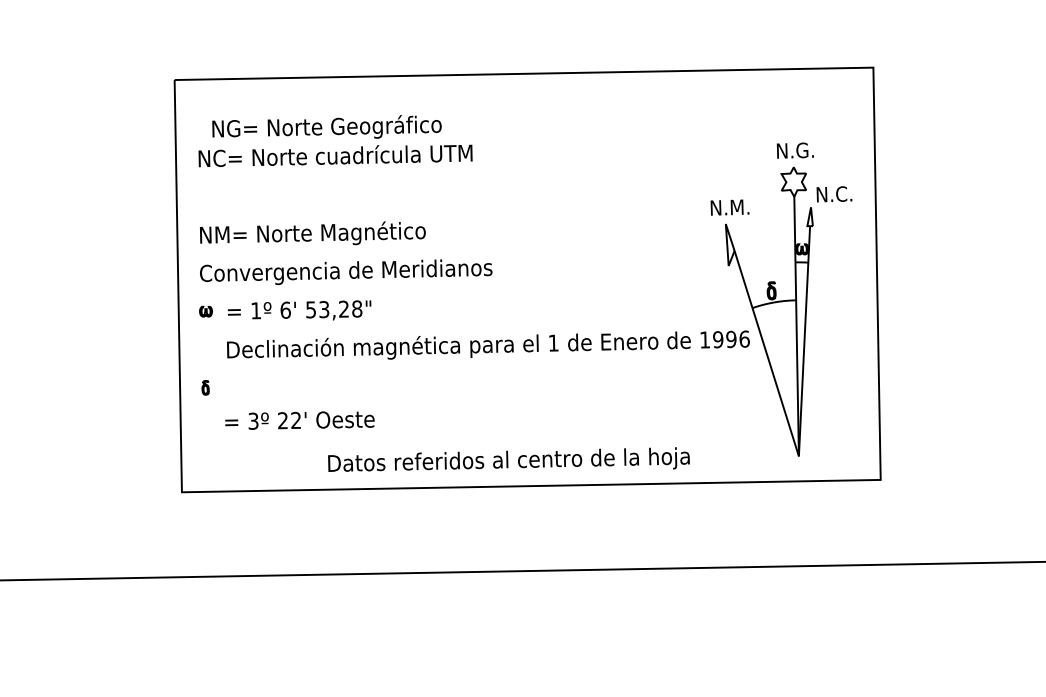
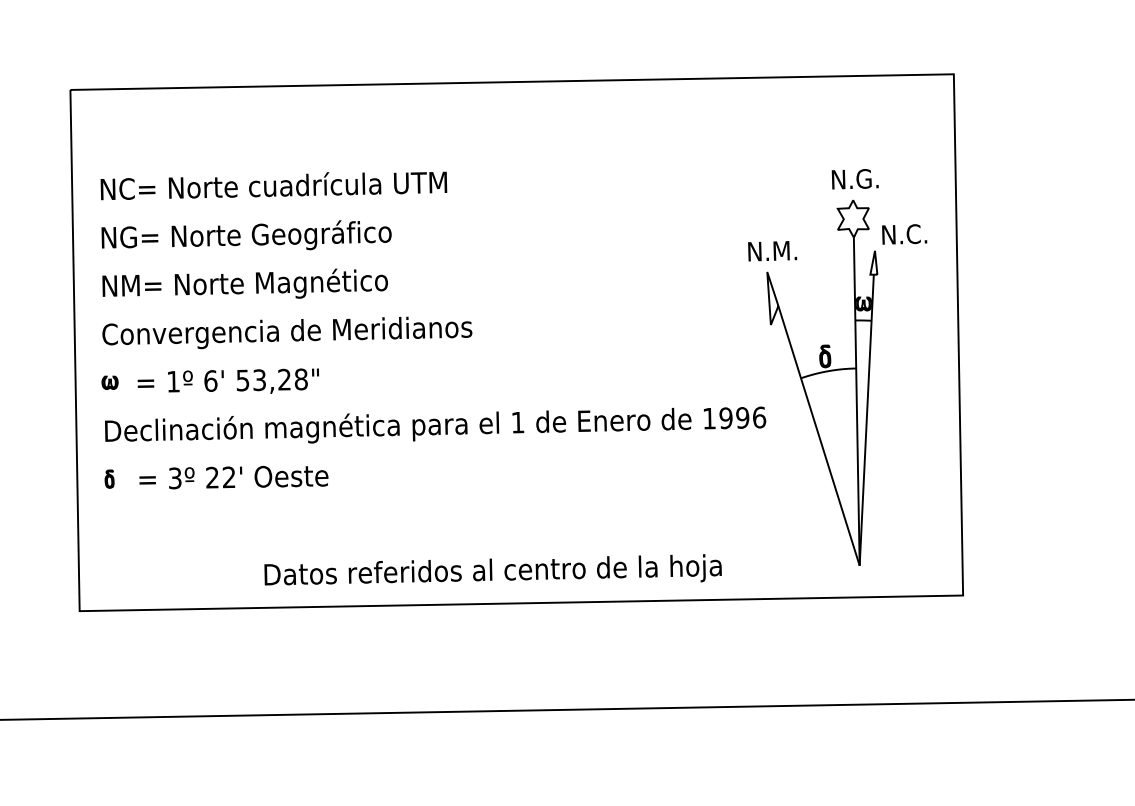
text: (326, 126) -> (245, 234), moved
text: (488, 344) -> (435, 424), moved
text: (299, 420) -> (233, 477), moved

